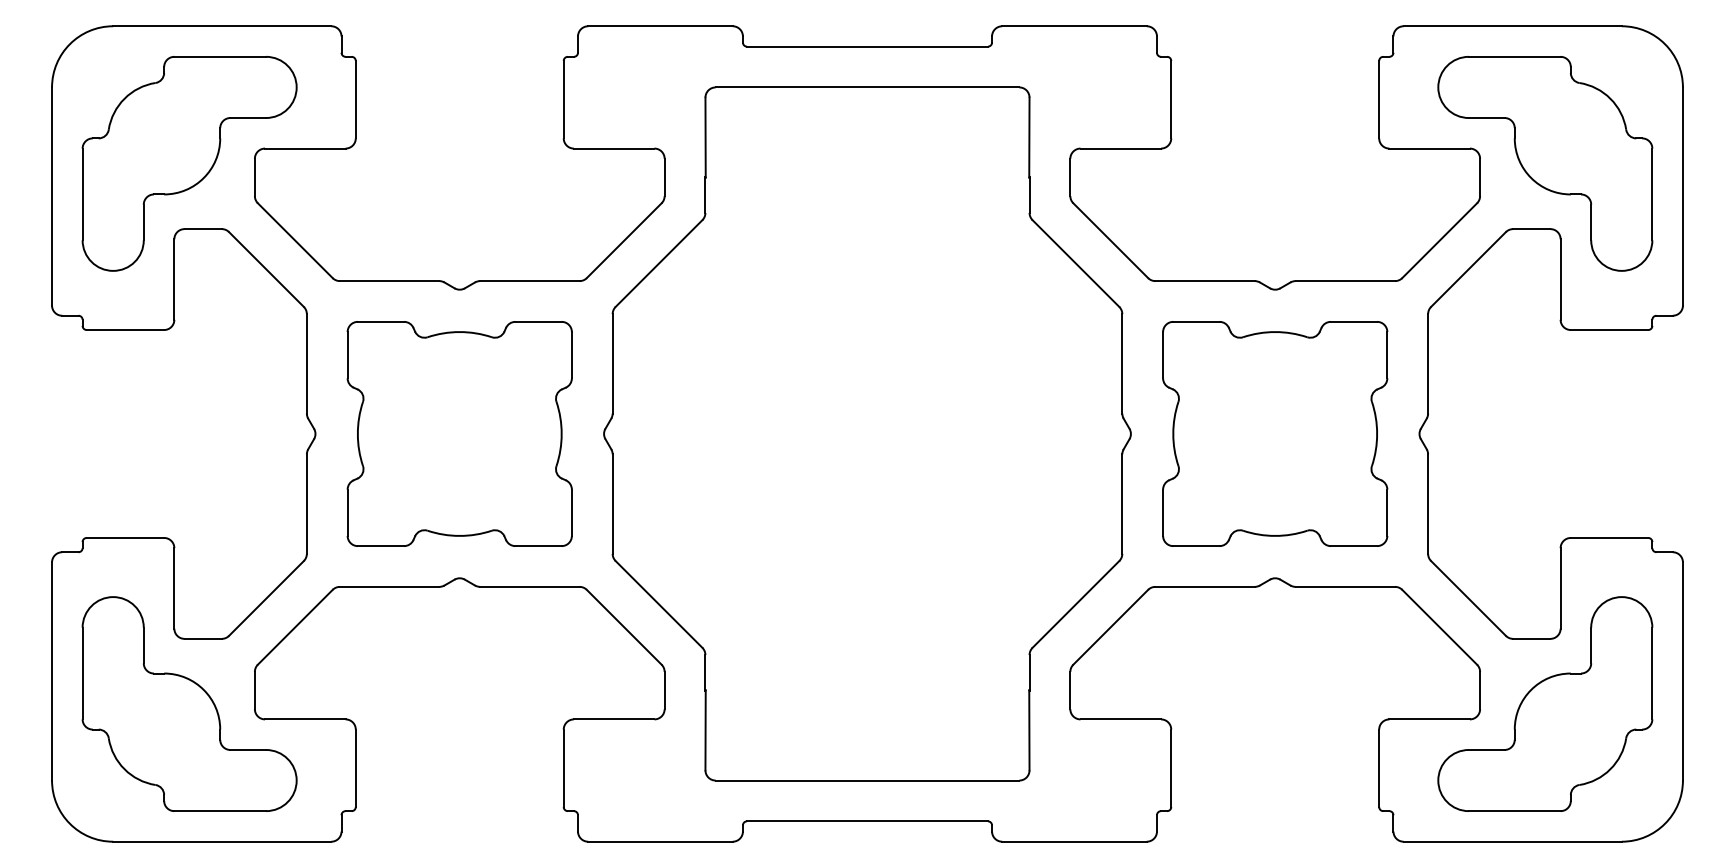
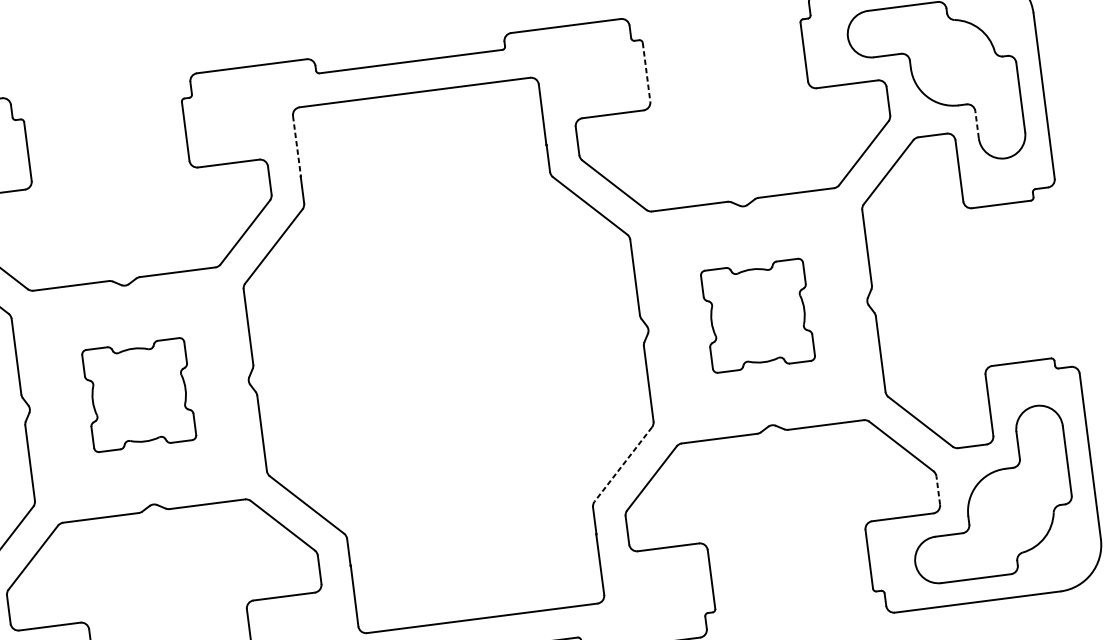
line: (1171, 99) -> (646, 72), solid -> dashed
line: (705, 137) -> (296, 146), solid -> dashed
line: (1591, 222) -> (977, 124), solid -> dashed
part: (459, 433) -> (139, 394), size x0.6
part: (1275, 433) -> (758, 315), size x0.6
line: (1075, 604) -> (622, 464), solid -> dashed
line: (1480, 690) -> (938, 490), solid -> dashed

